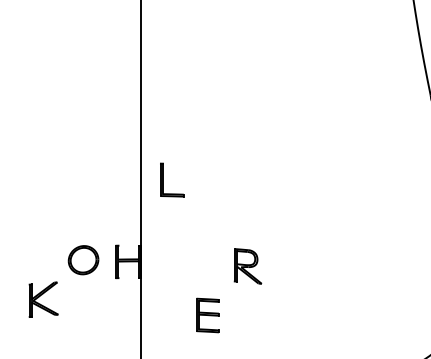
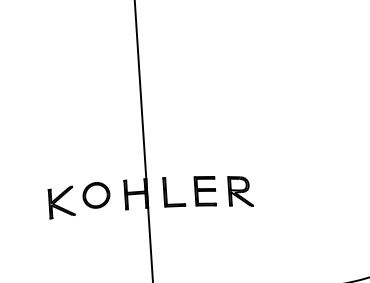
part: (163, 179) -> (166, 192), moved
part: (43, 299) -> (61, 202), moved
part: (207, 315) -> (205, 191), moved

